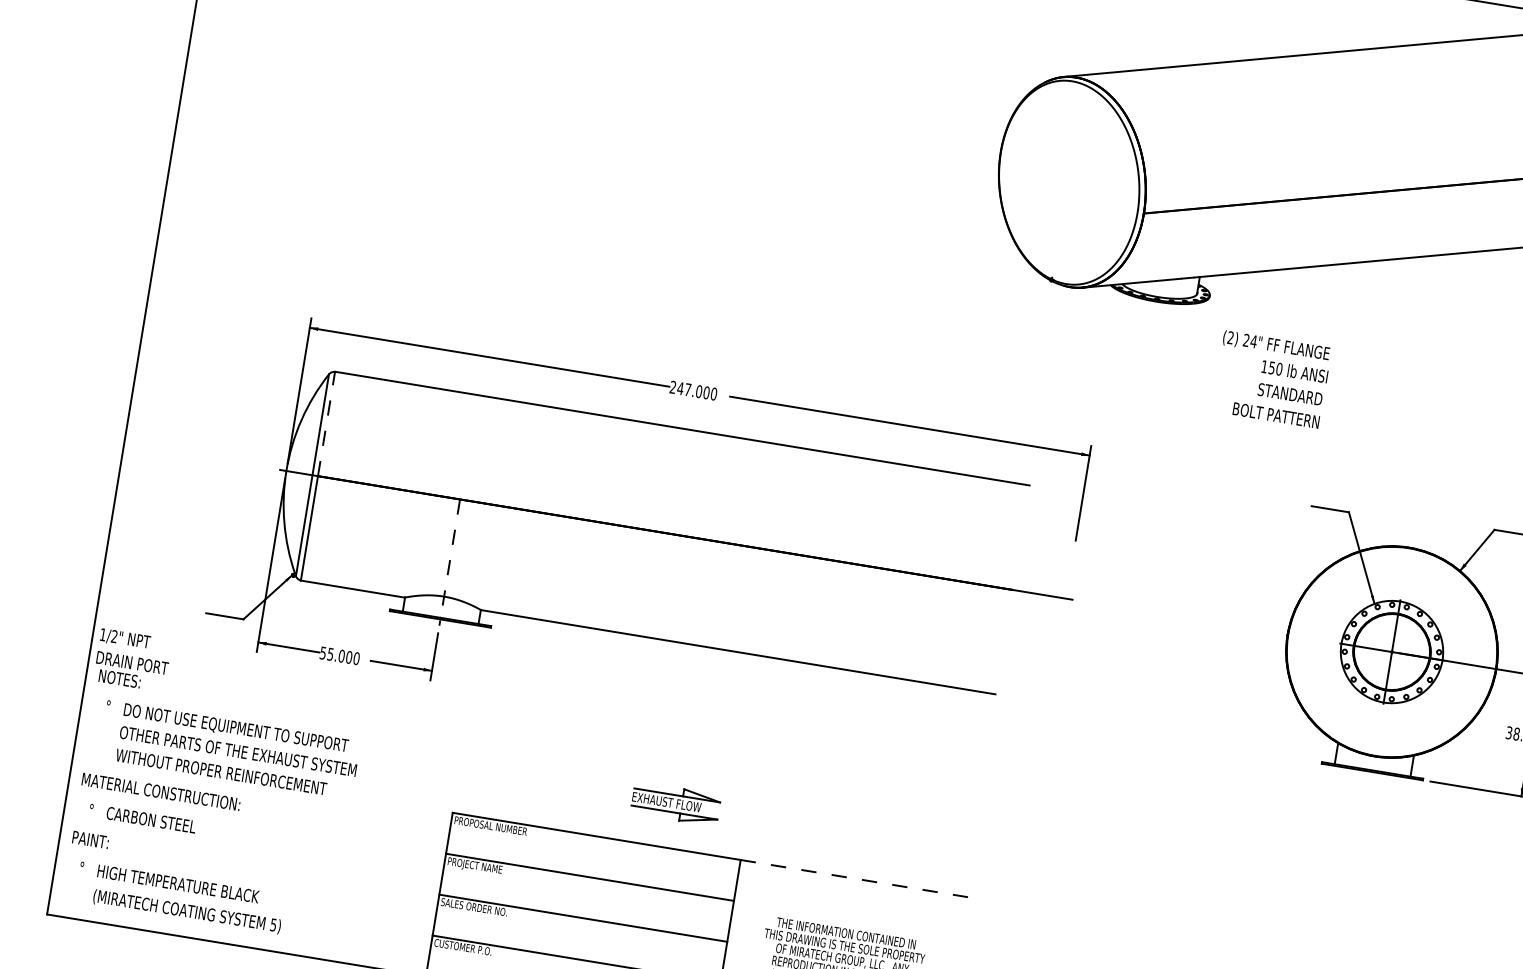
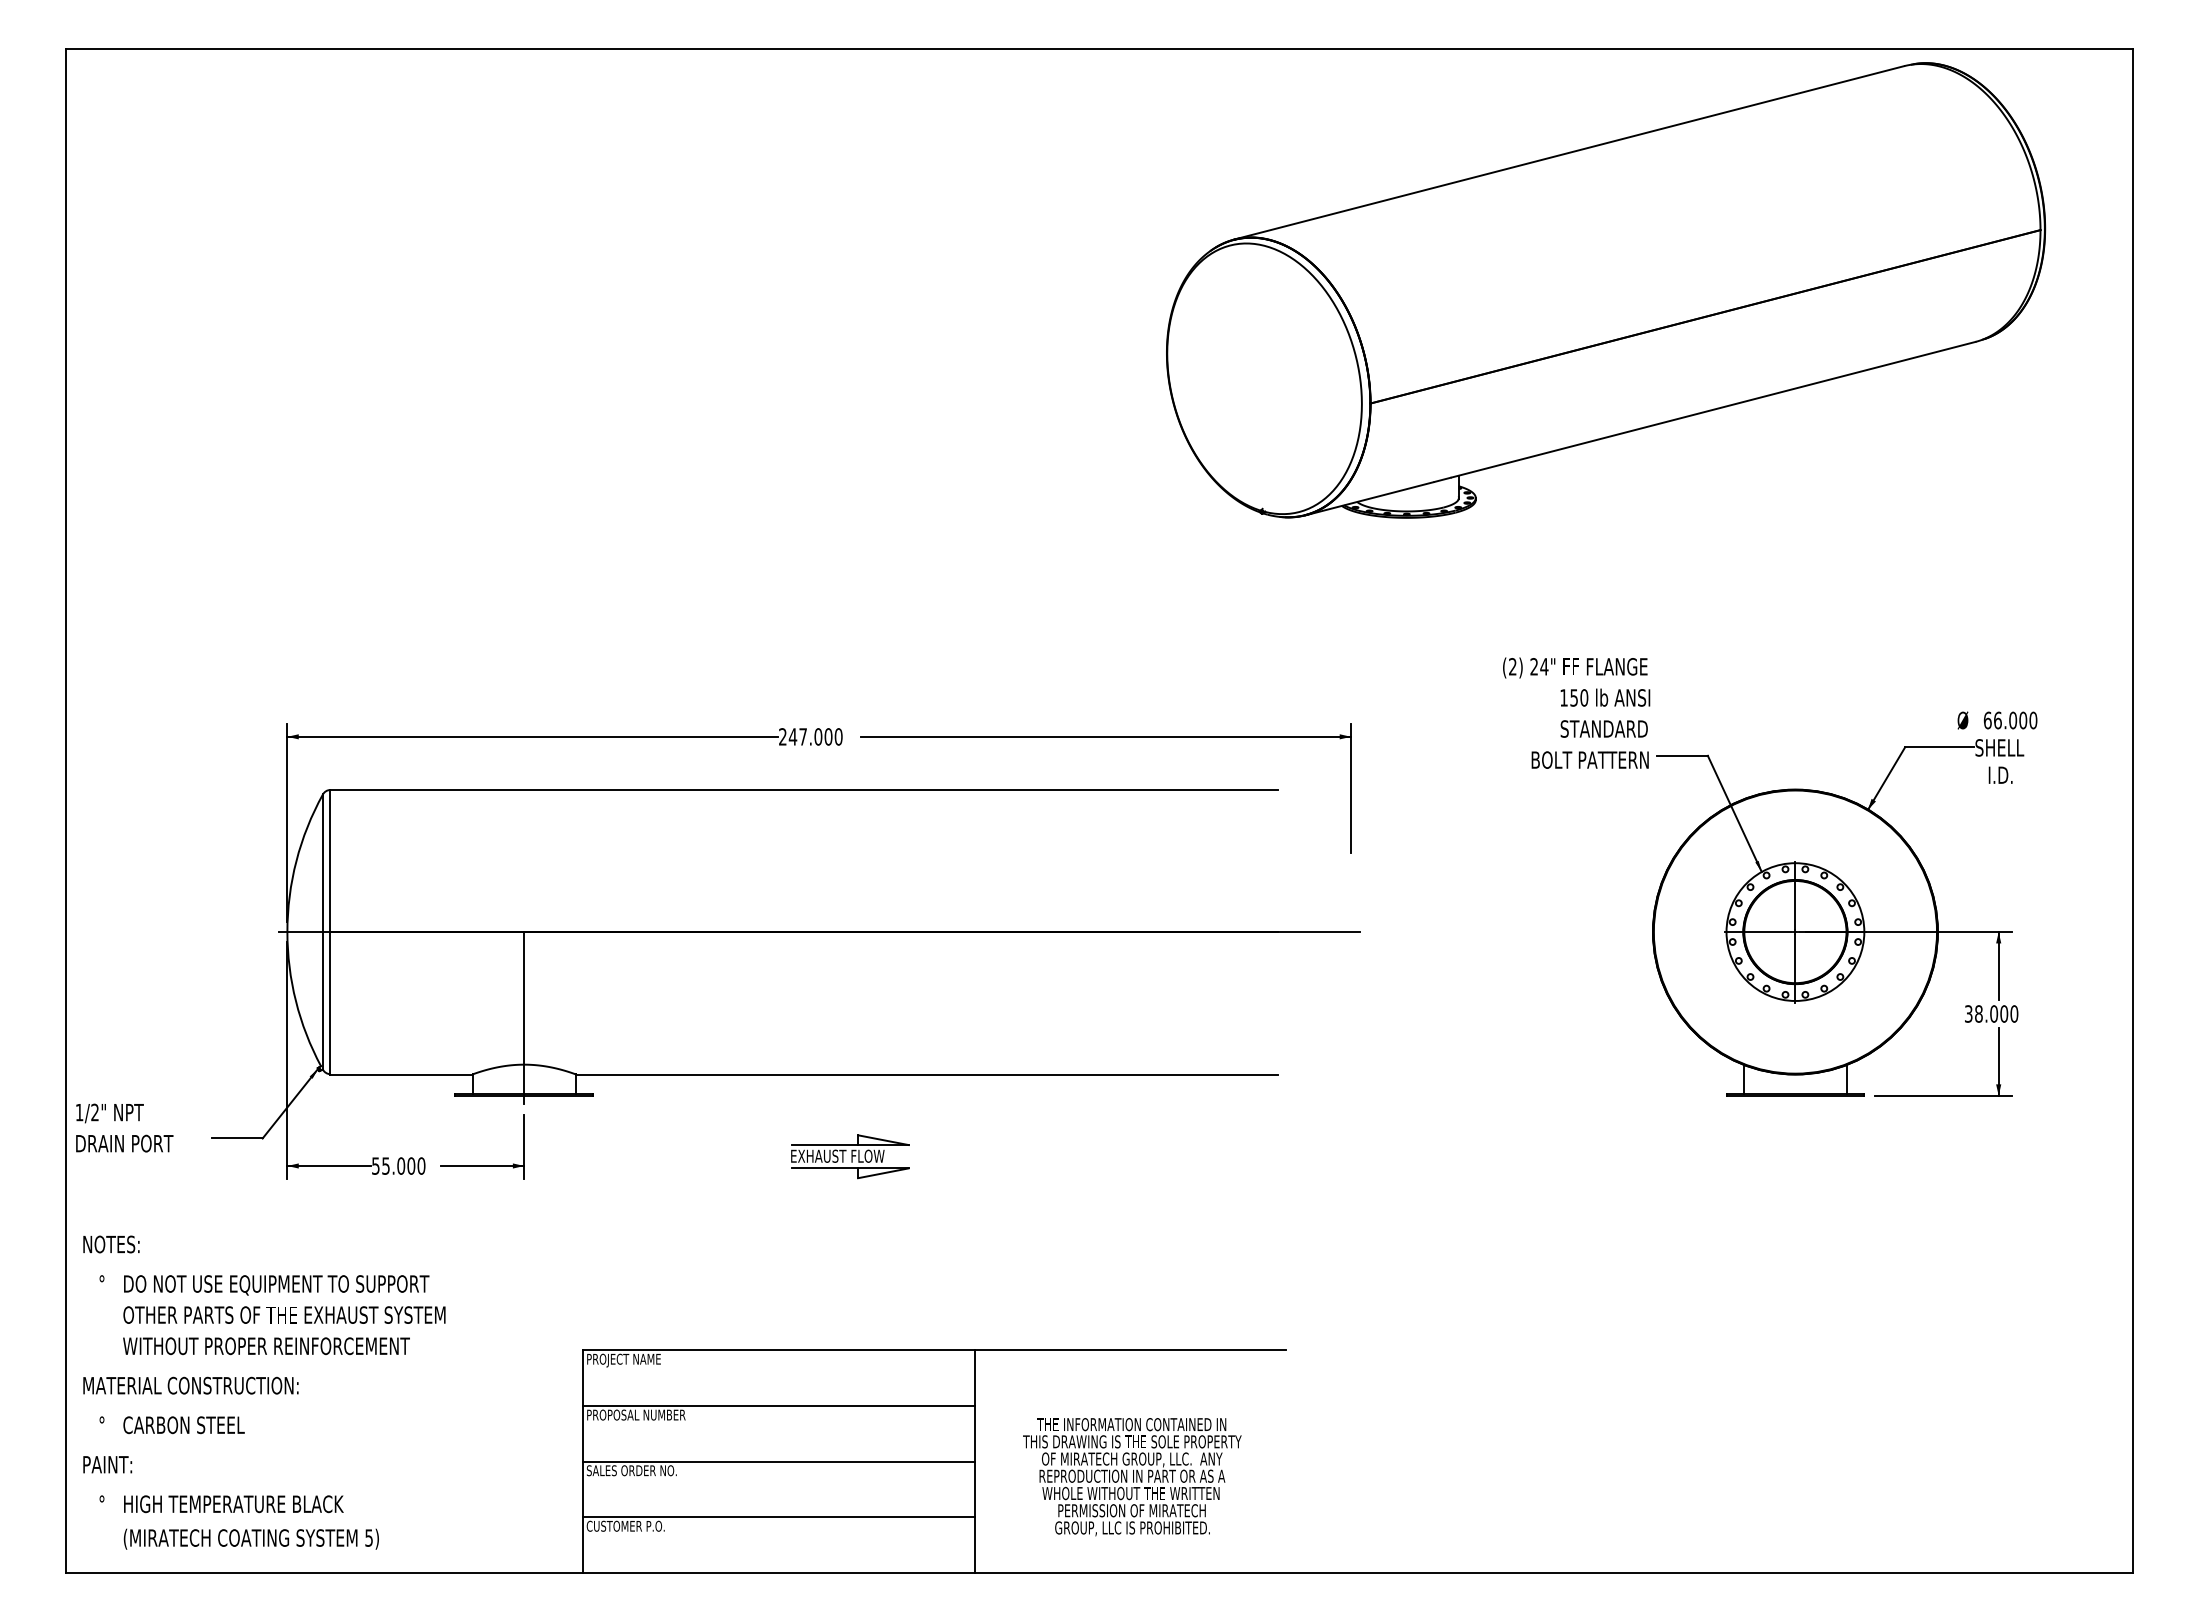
text: (1271, 379) -> (1576, 712), moved
line: (326, 423) -> (330, 860), dashed -> solid
line: (449, 562) -> (524, 1018), dashed -> solid
text: (134, 651) -> (124, 1127), moved
part: (676, 803) -> (850, 1156), moved
text: (497, 828) -> (645, 1360), PROPOSAL NUMBER -> PROJECT NAME
text: (490, 869) -> (645, 1416), PROJECT NAME -> PROPOSAL NUMBER
line: (854, 878) -> (1130, 1349), dashed -> solid

